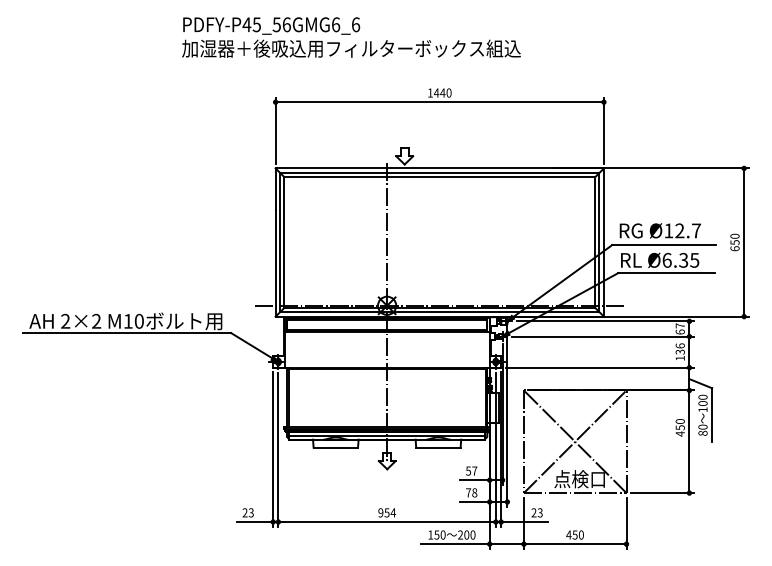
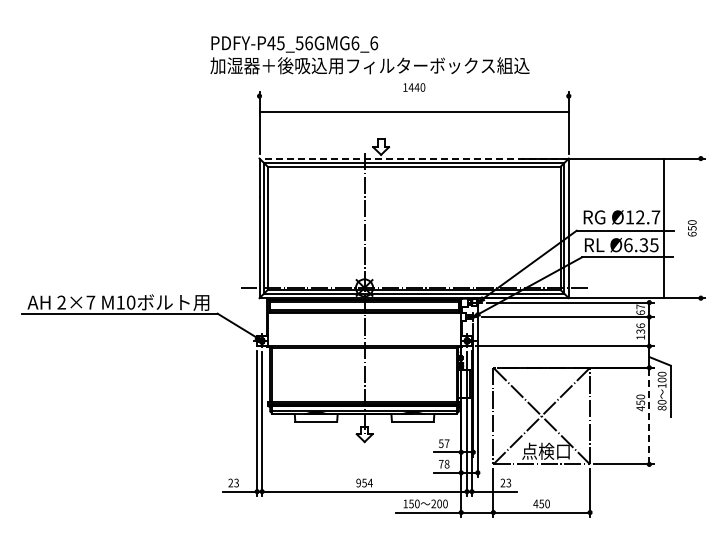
text: (350, 37) -> (369, 55), moved
line: (439, 102) -> (413, 112), moved
line: (440, 168) -> (414, 158), solid -> dashed
line: (743, 242) -> (663, 228), moved
text: (96, 321) -> (90, 302), 2×2 -> 2×7
line: (689, 441) -> (649, 415), solid -> dashed

